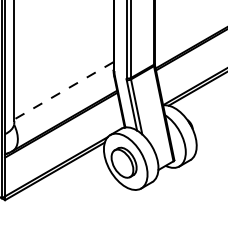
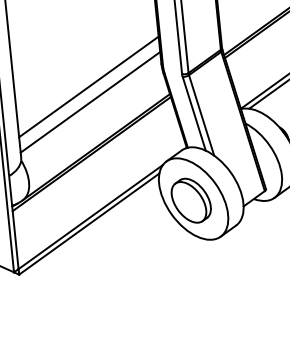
line: (63, 80) -> (88, 87), added
line: (63, 91) -> (89, 103), dashed -> solid

